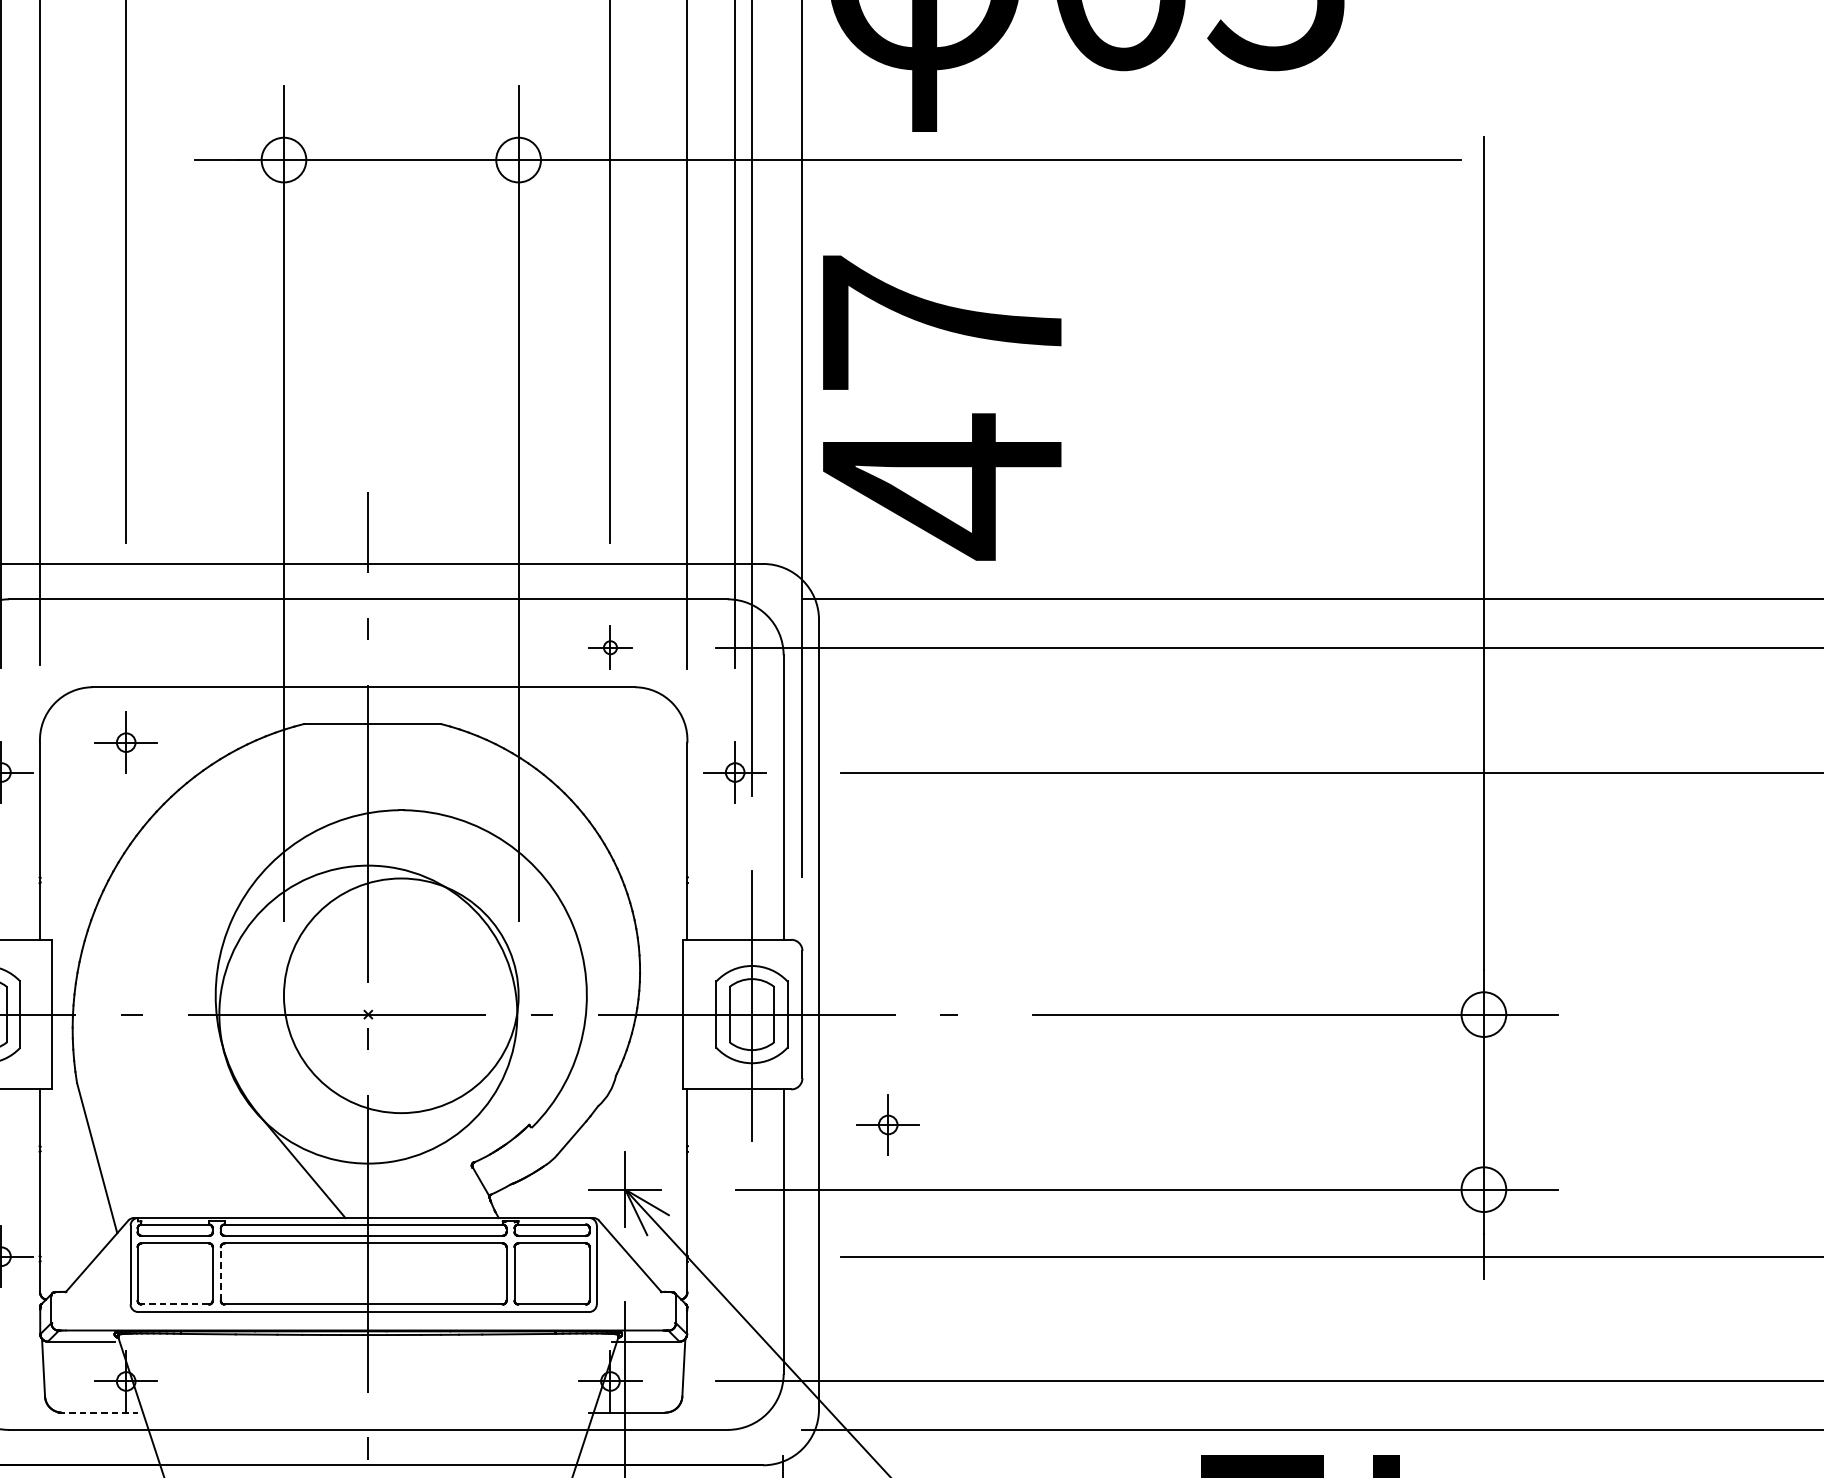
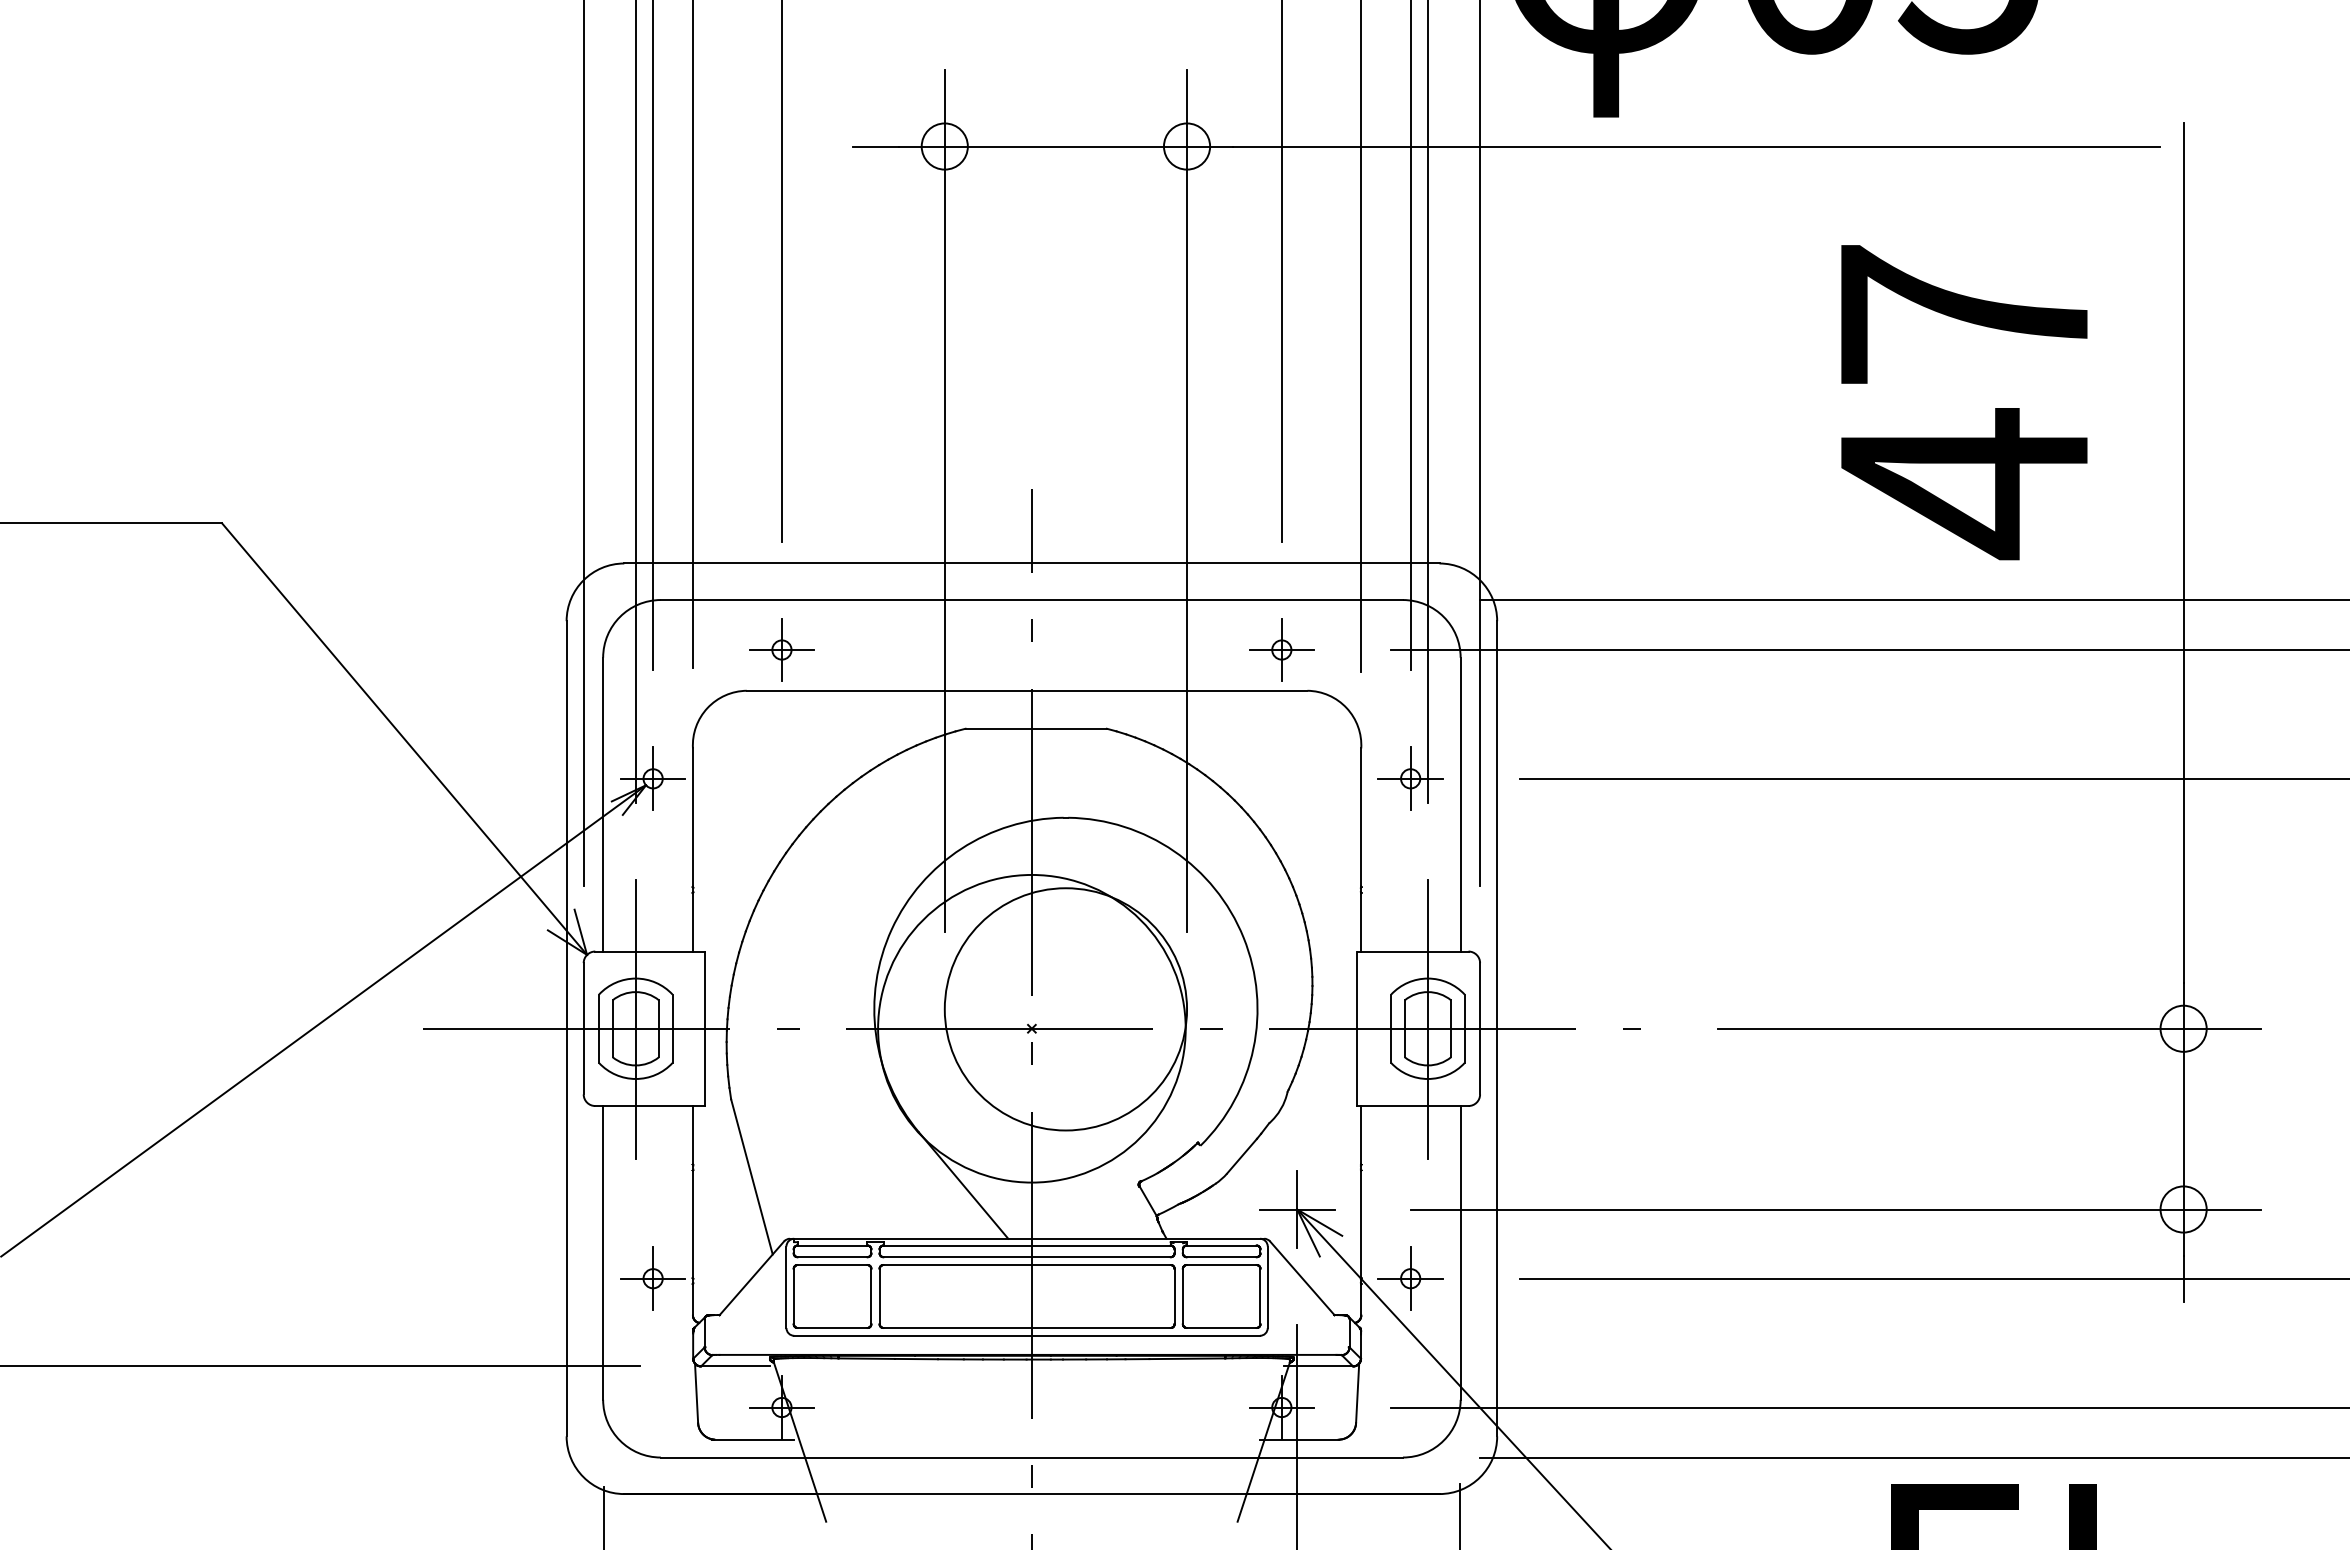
text: (942, 408) -> (1964, 402), moved
part: (610, 647) -> (1281, 649), size x1.43
part: (125, 742) -> (781, 649), moved
part: (888, 1124) -> (1410, 1278), moved
line: (220, 1273) -> (879, 1296), dashed -> solid
line: (175, 1303) -> (832, 1327), dashed -> solid
line: (98, 1412) -> (753, 1439), dashed -> solid

